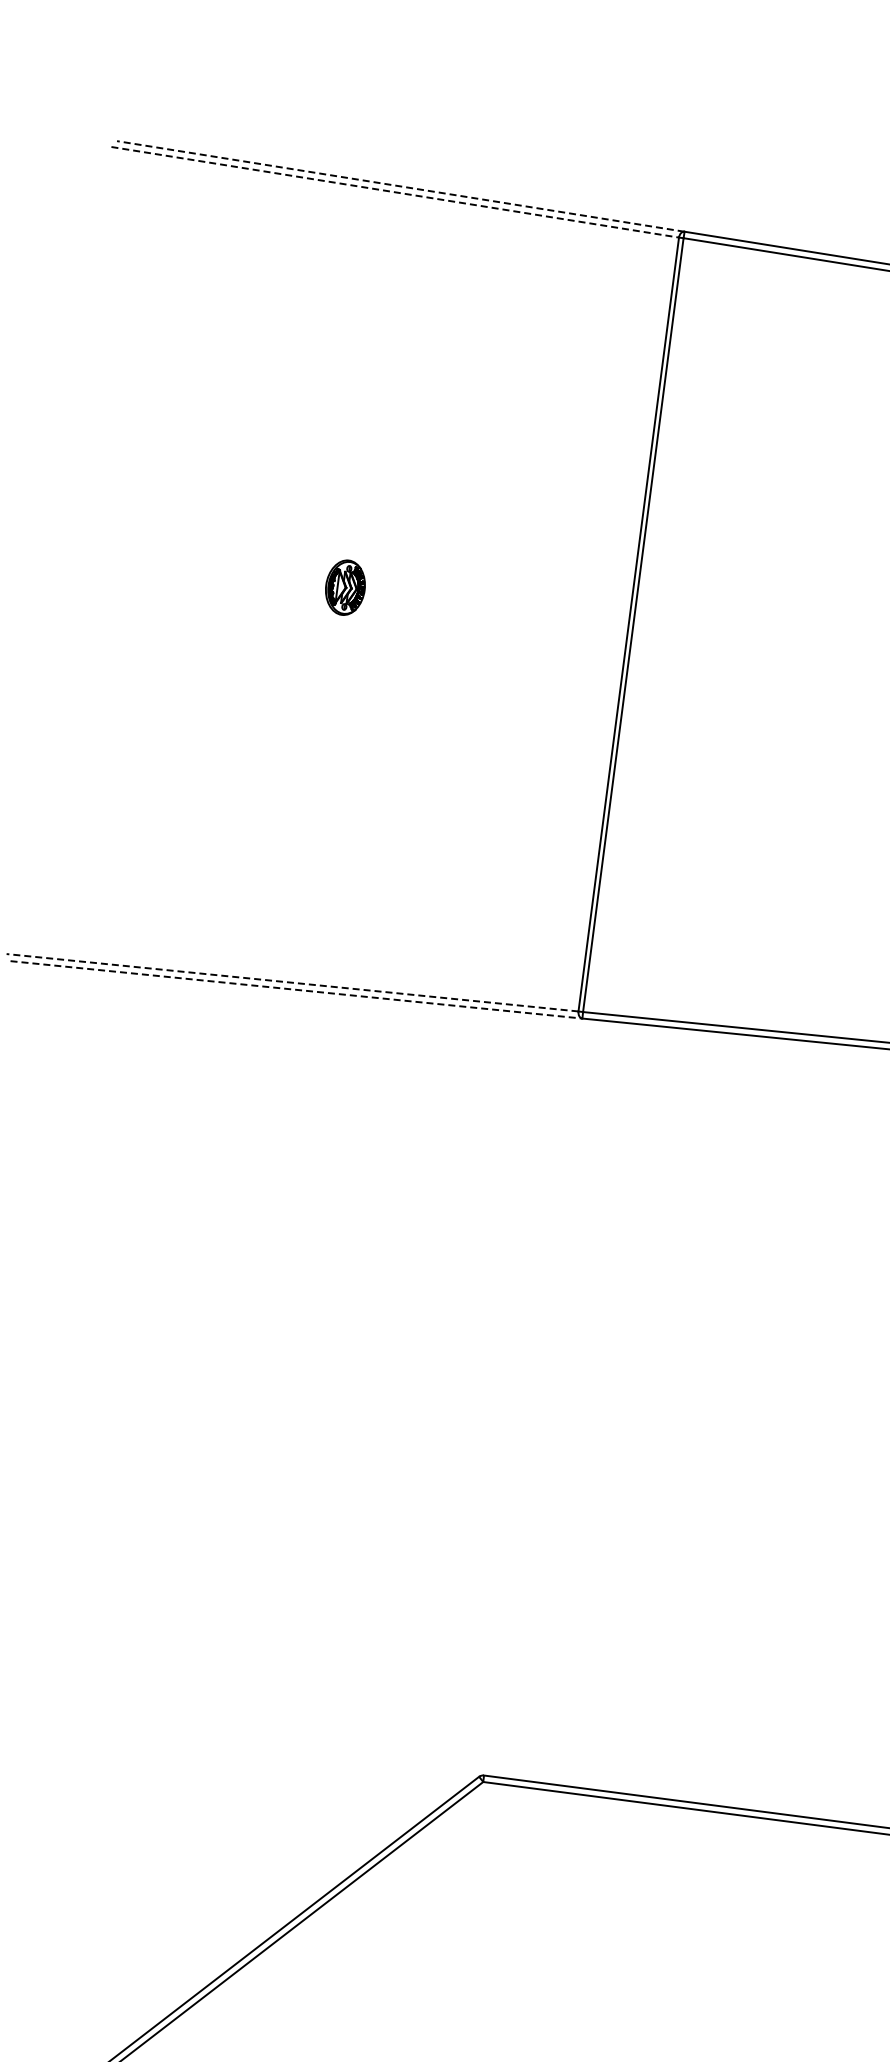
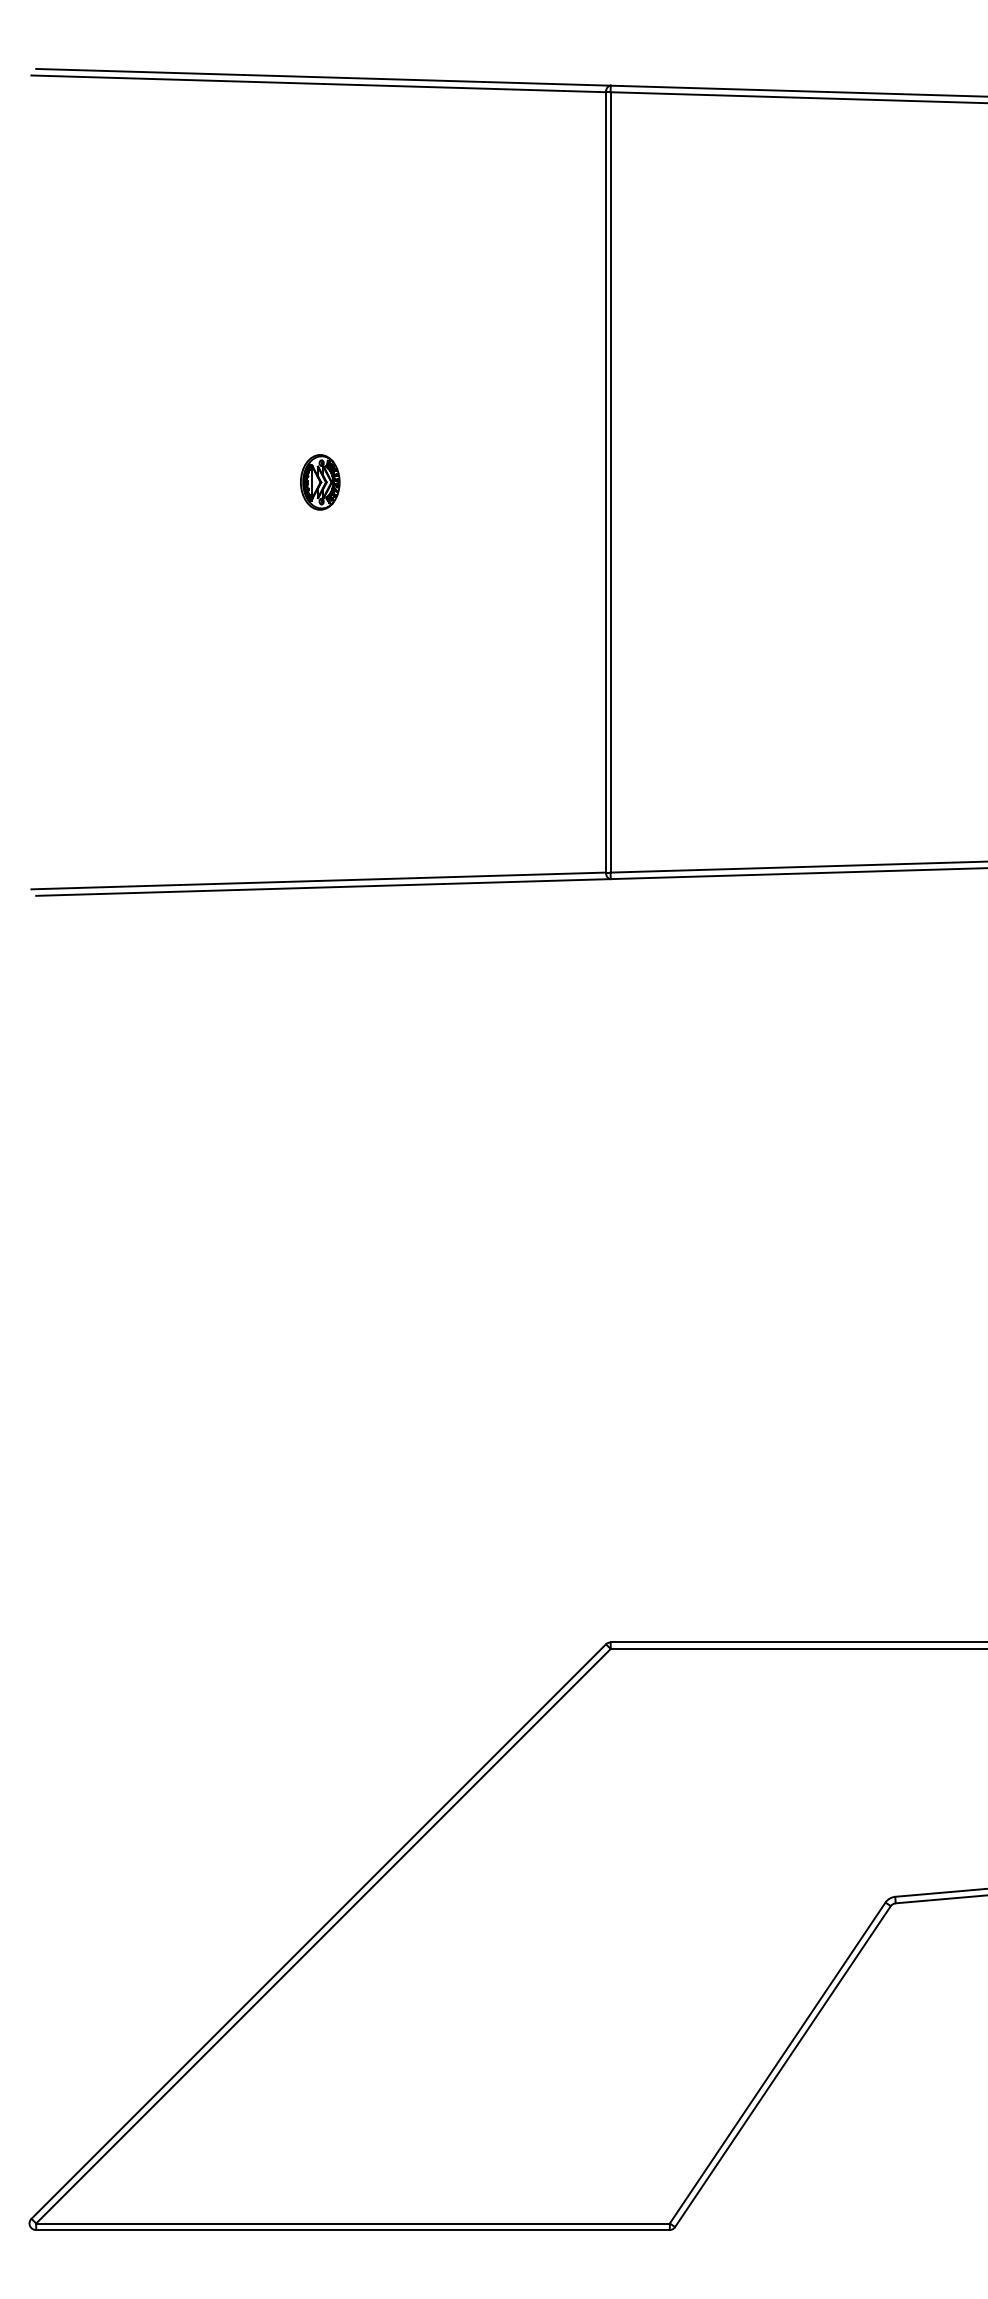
line: (399, 186) -> (322, 77), dashed -> solid
line: (396, 192) -> (319, 83), dashed -> solid
line: (292, 982) -> (318, 880), dashed -> solid
line: (296, 989) -> (323, 887), dashed -> solid

